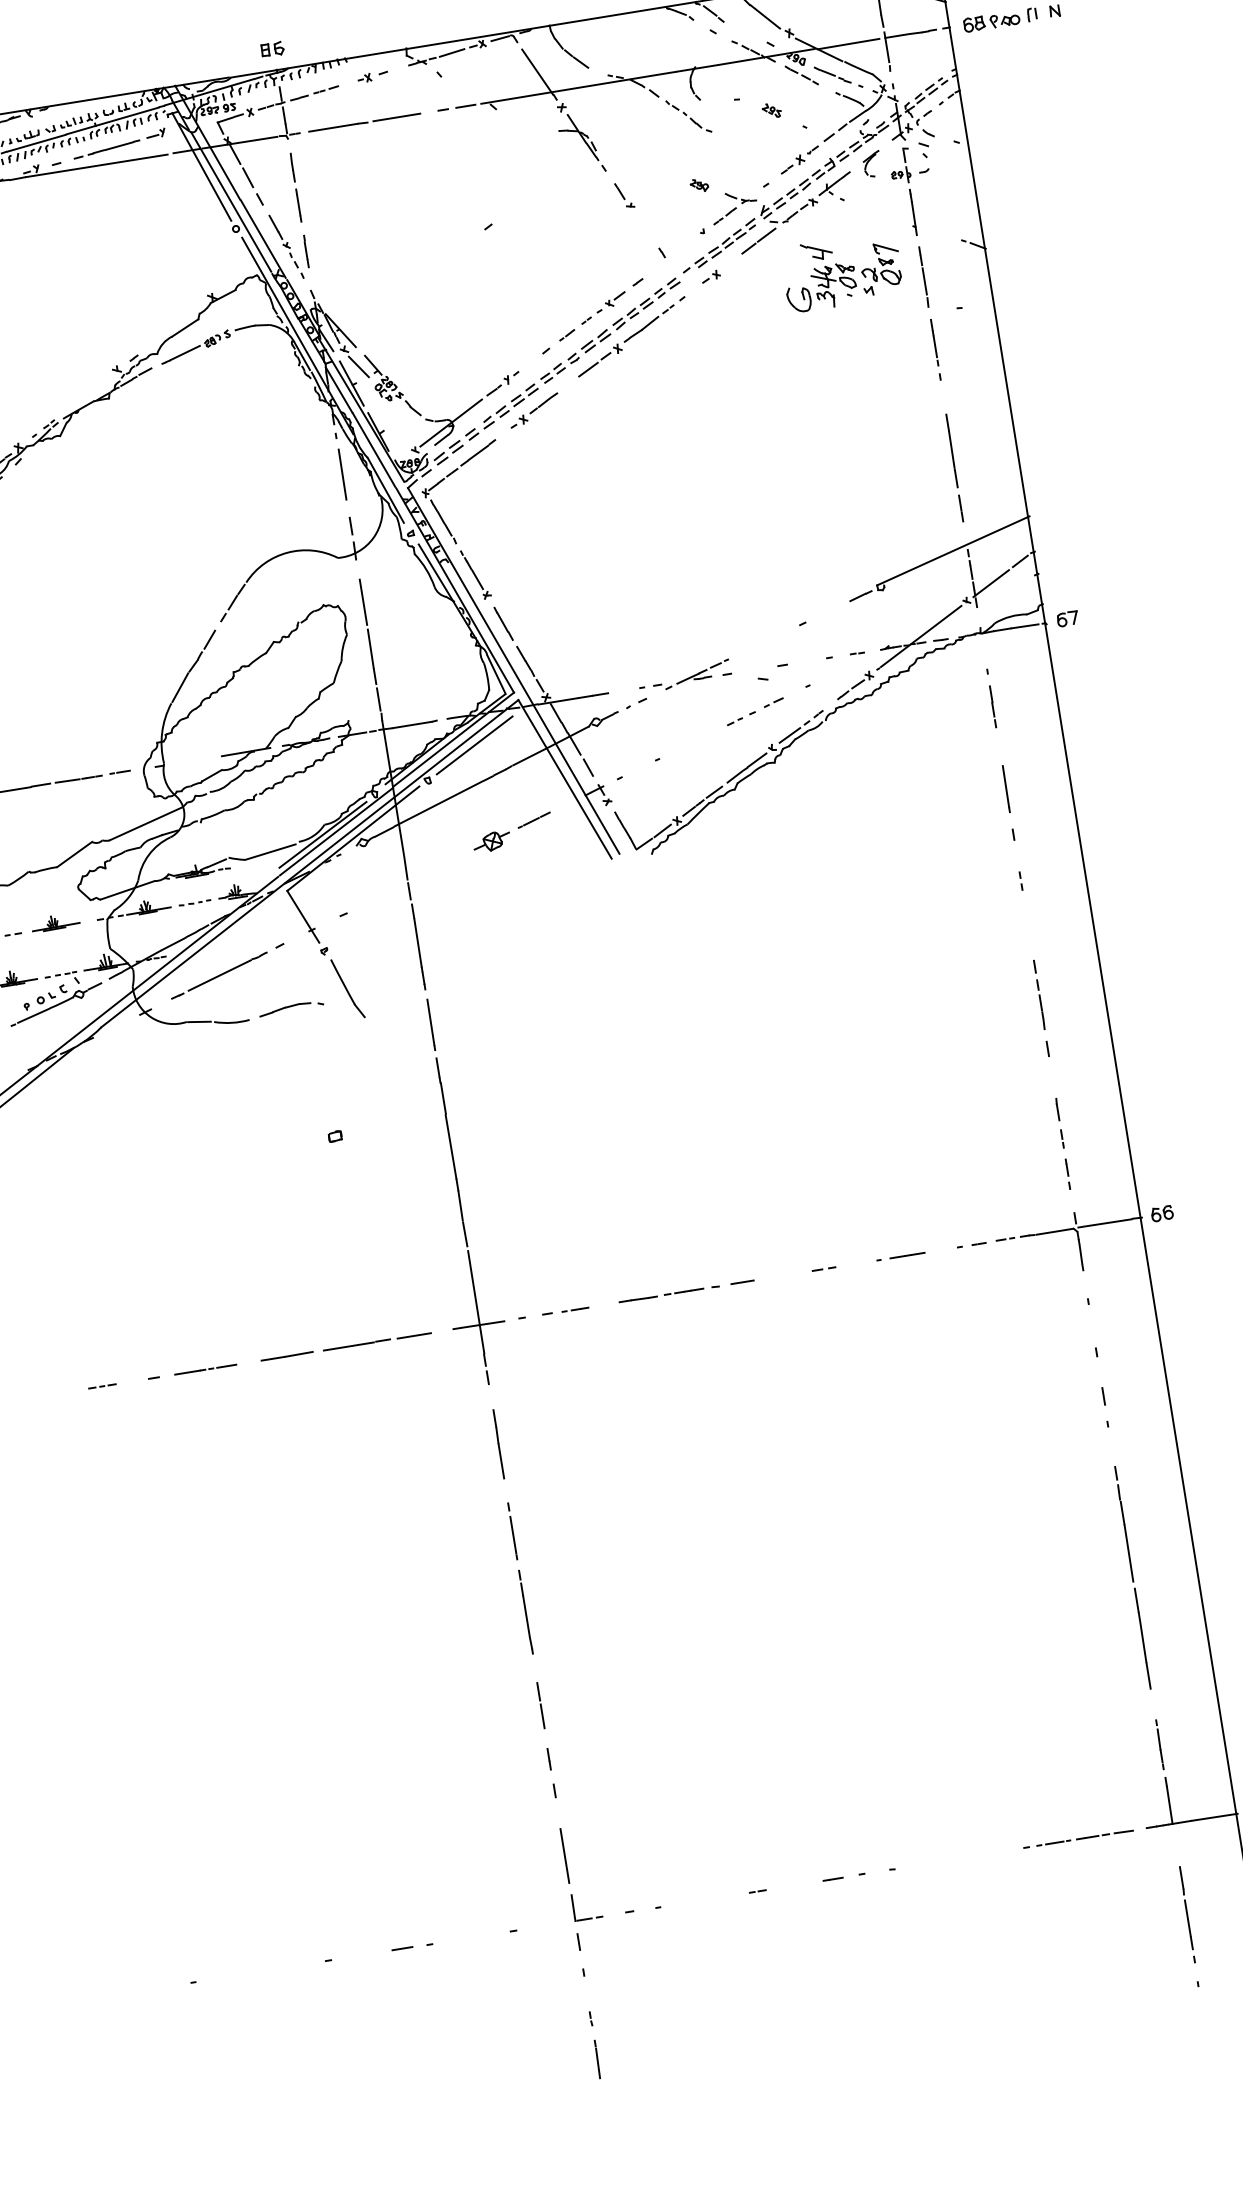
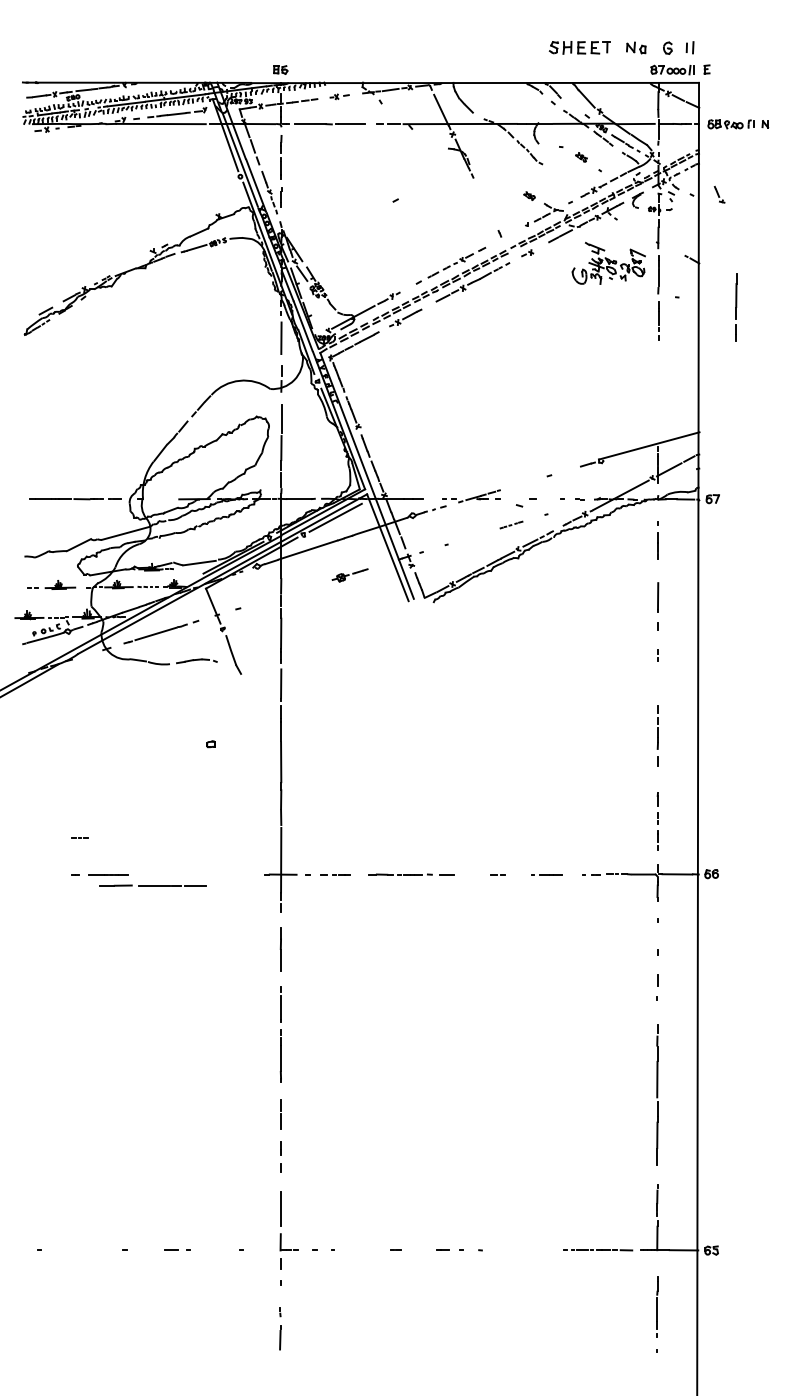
part: (624, 195) -> (719, 194), moved
line: (955, 468) -> (736, 307), moved
part: (755, 710) -> (511, 524), size x0.6
part: (511, 833) -> (349, 575), size x0.7
line: (345, 1346) -> (152, 885), moved
line: (101, 1386) -> (79, 837), moved

